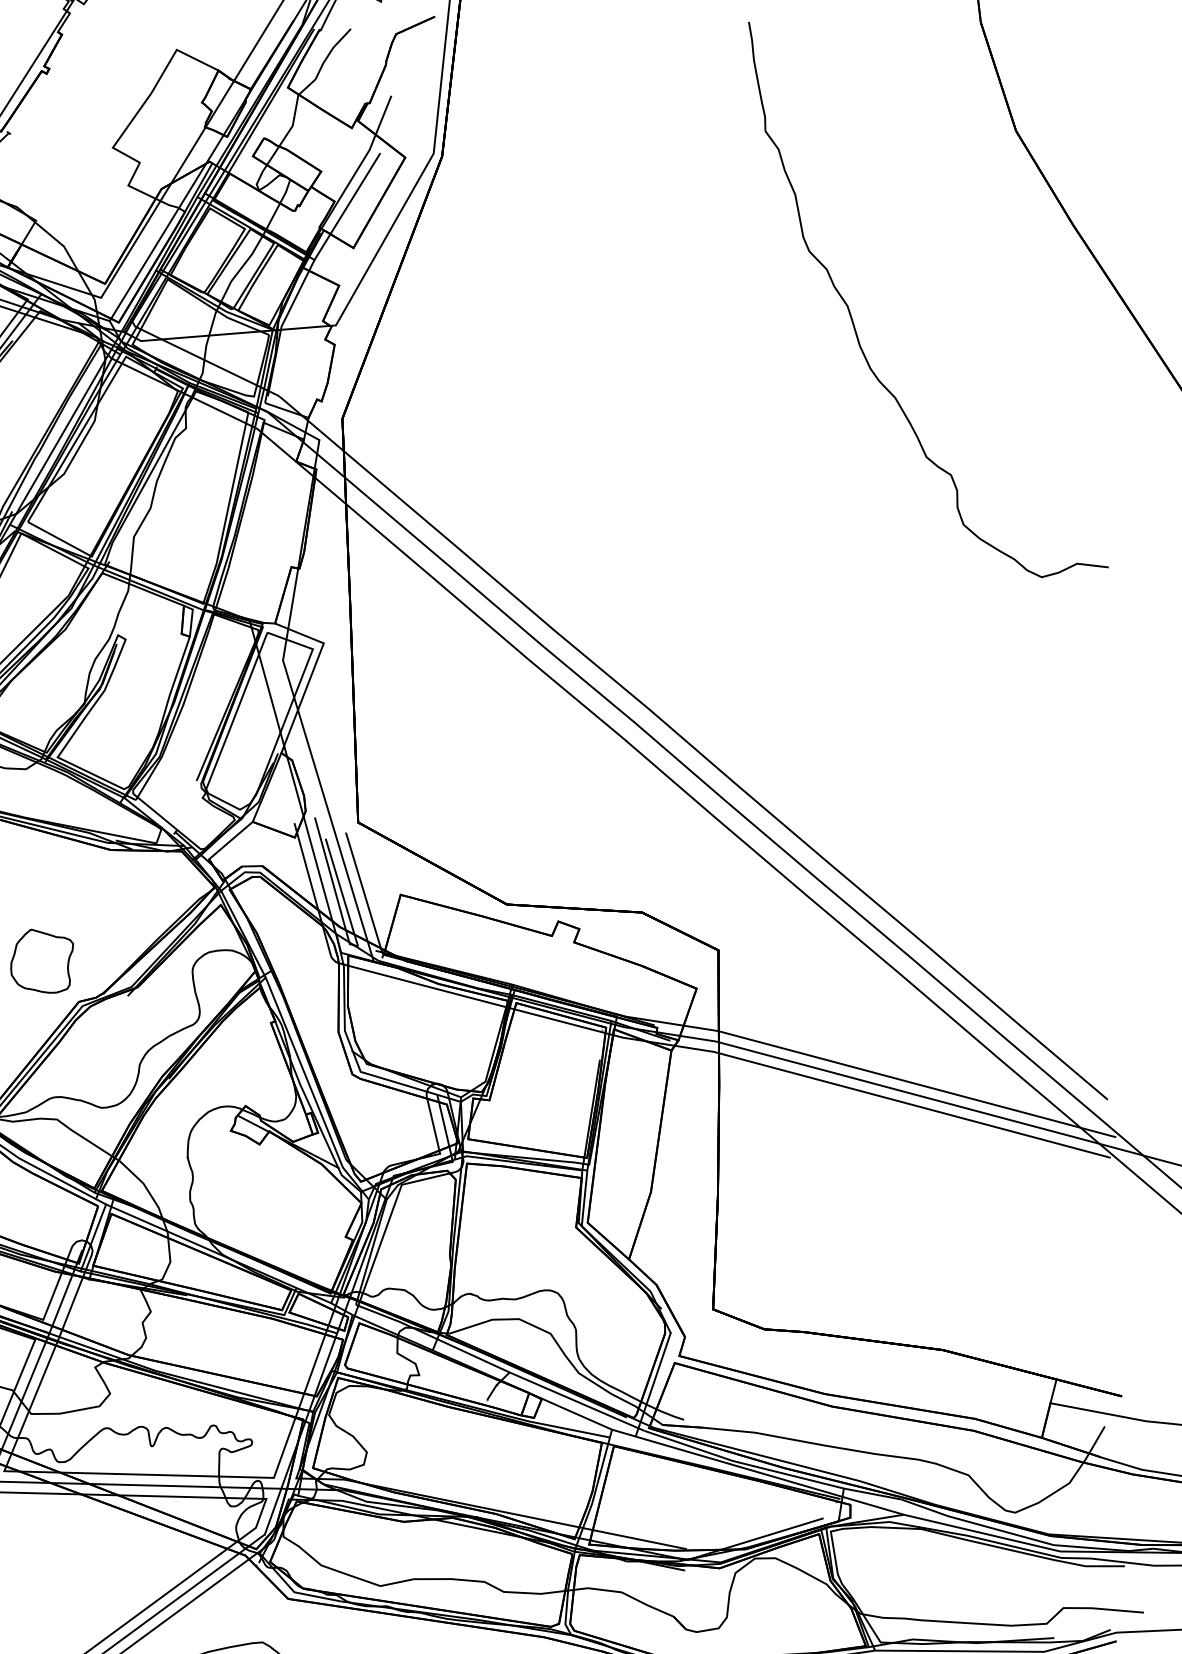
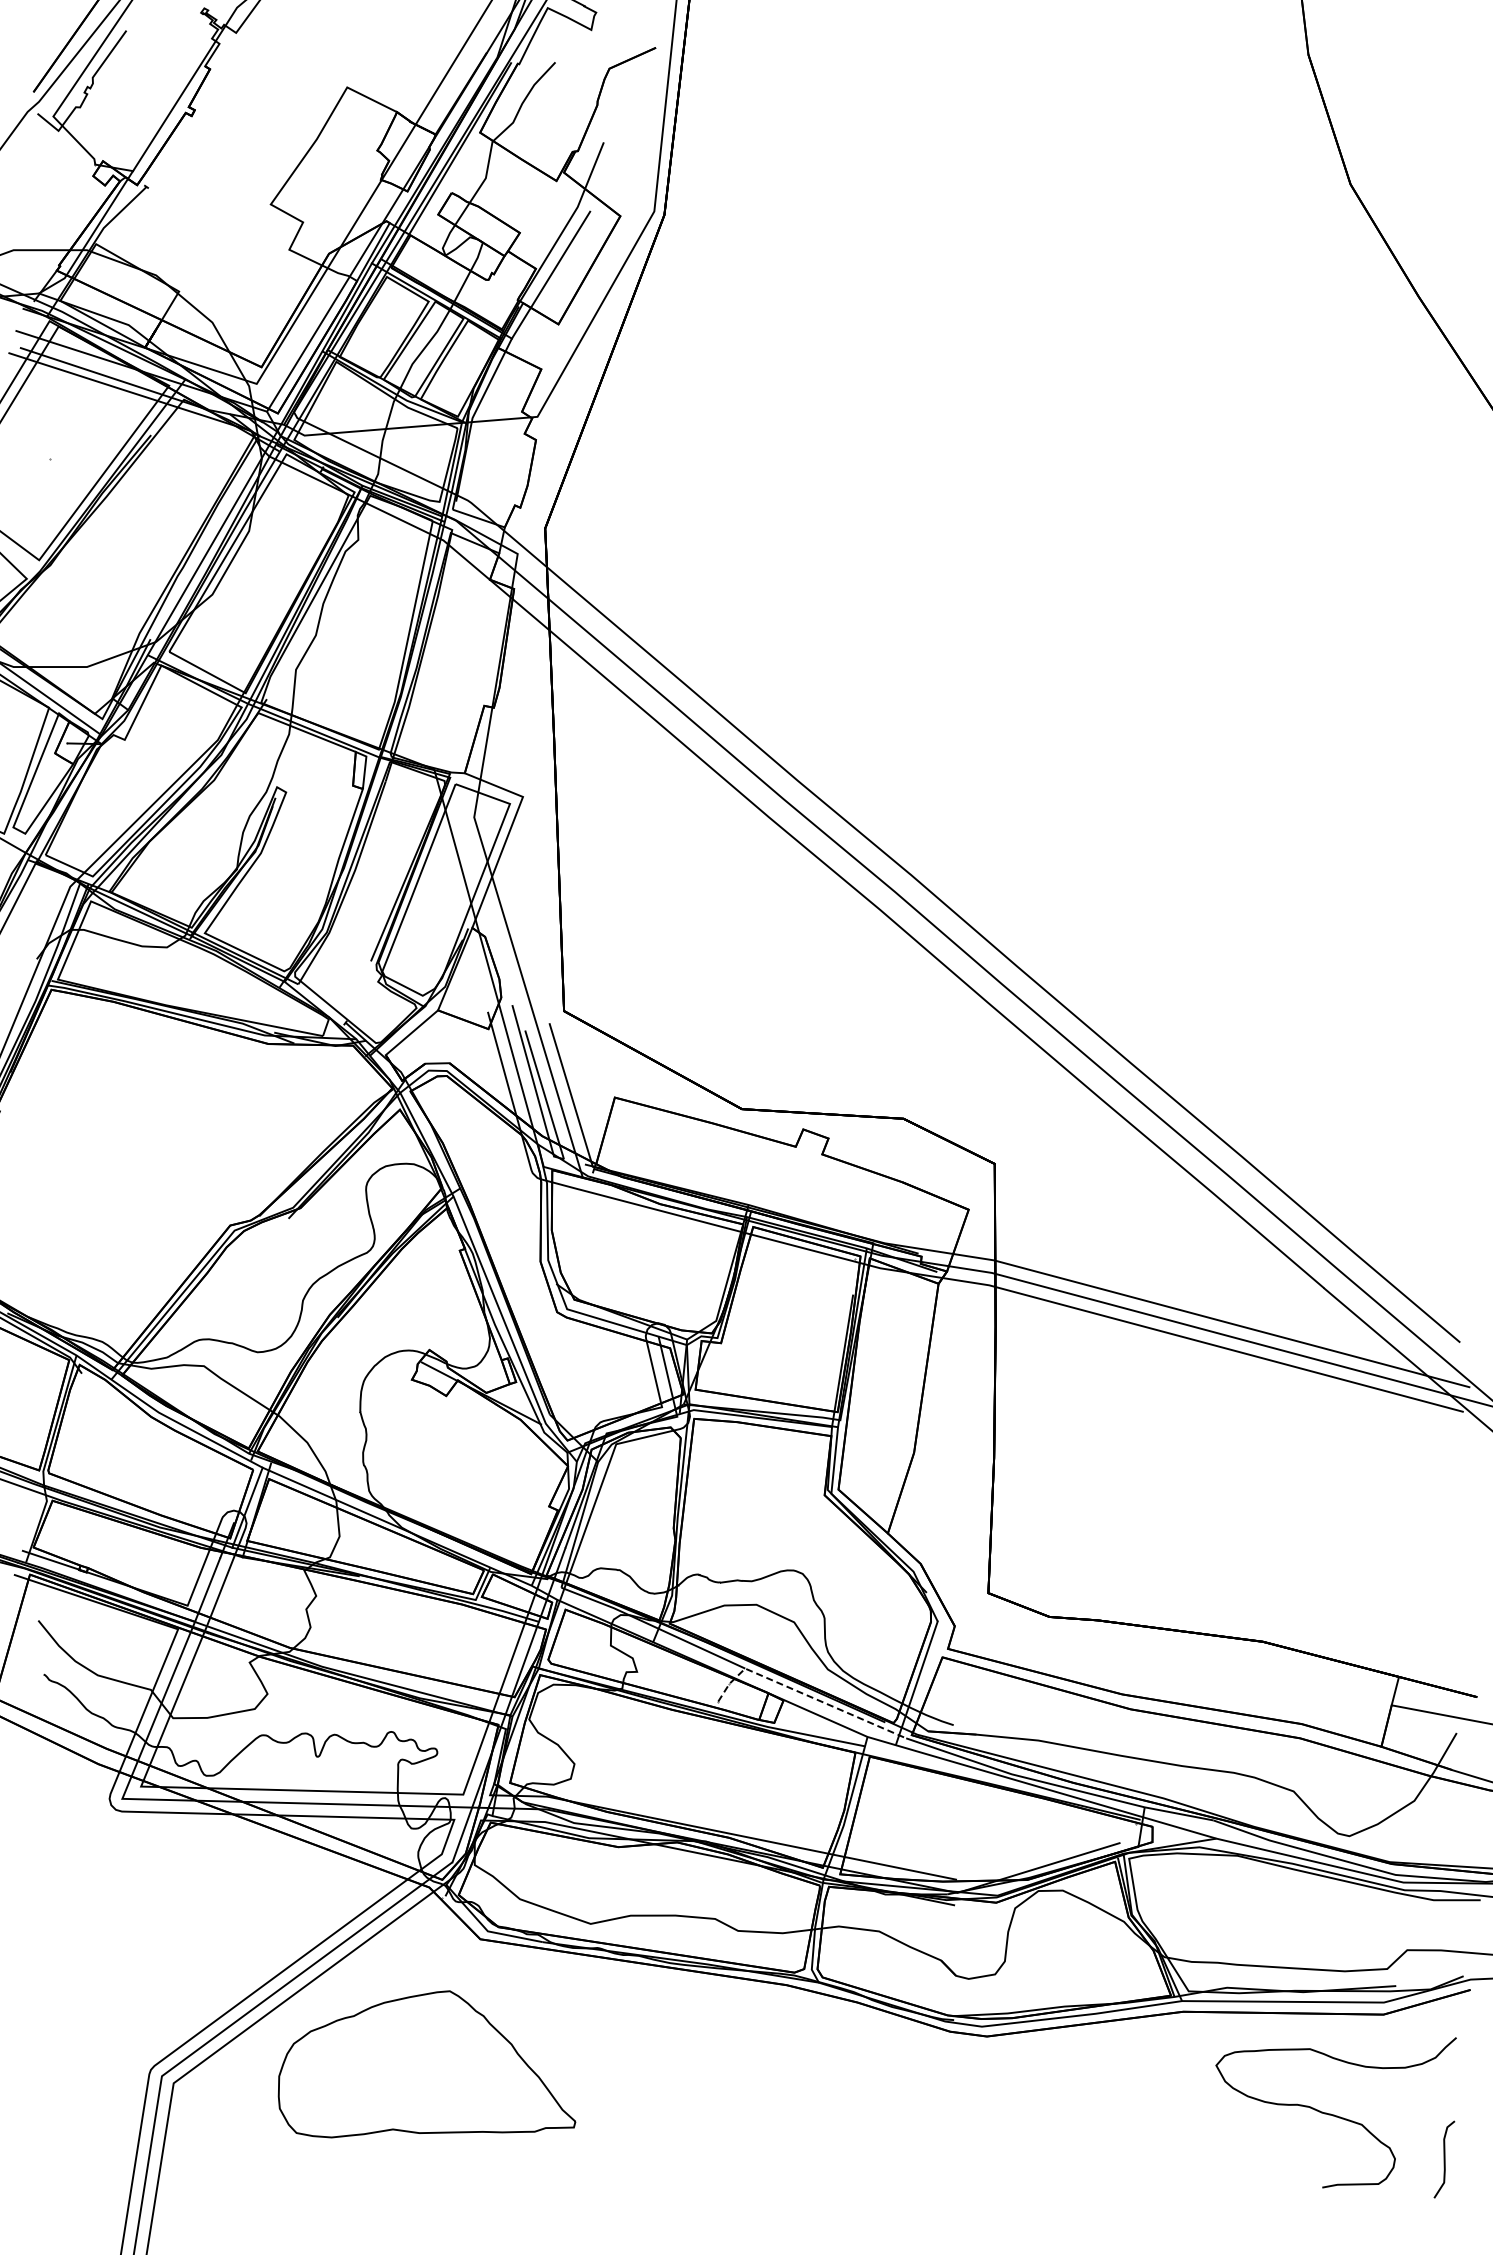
curve: (853, 321) -> (1156, 412), removed
part: (42, 960) -> (186, 1176), removed
line: (559, 1394) -> (804, 1694), solid -> dashed

